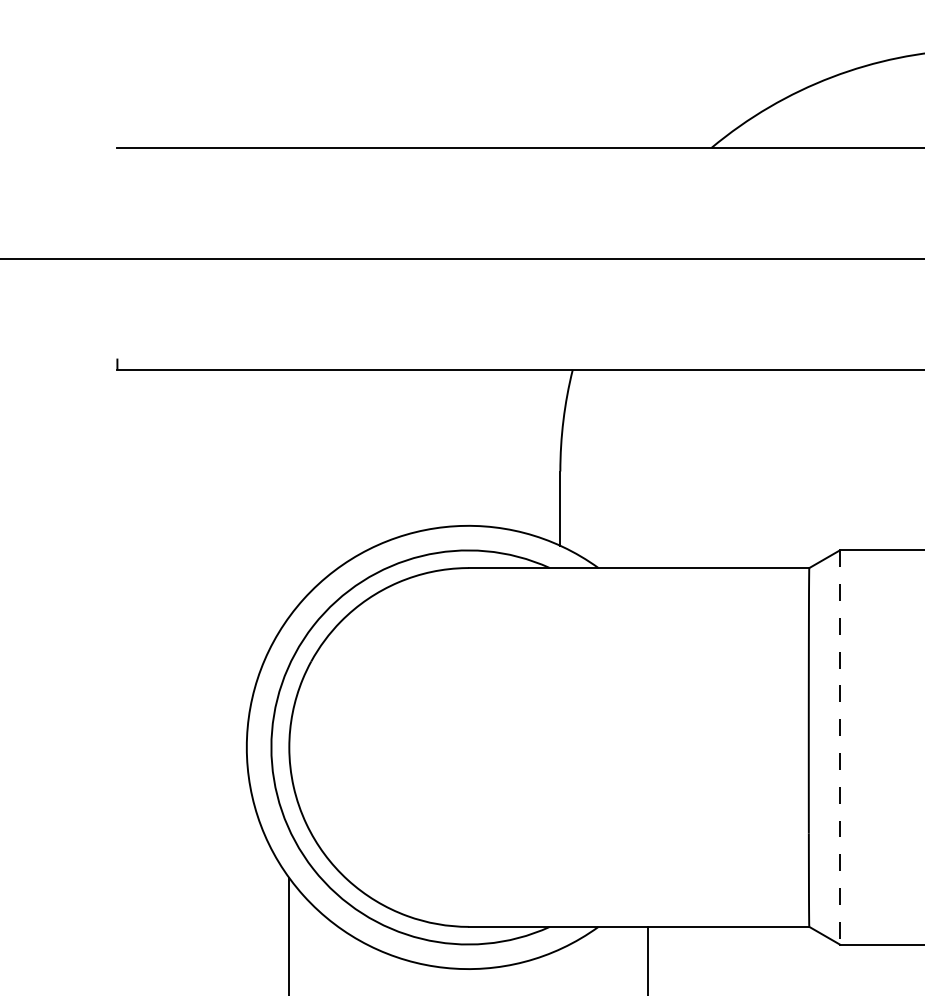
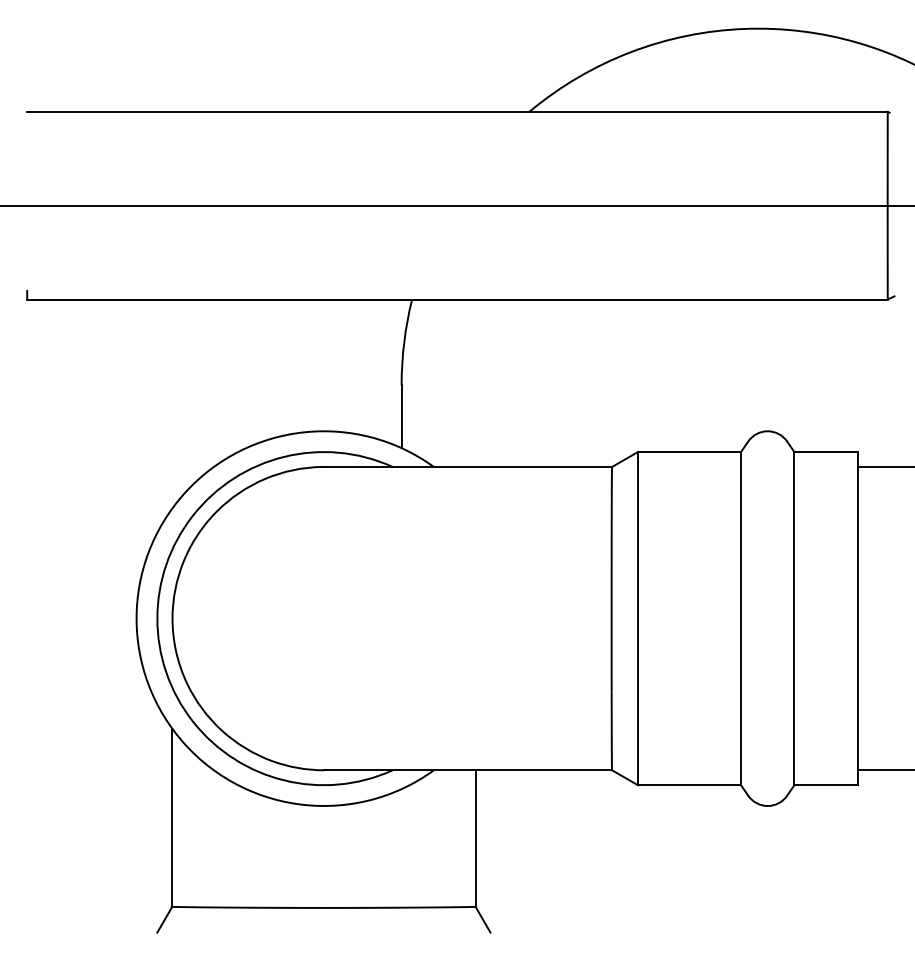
line: (839, 747) -> (637, 618), dashed -> solid

